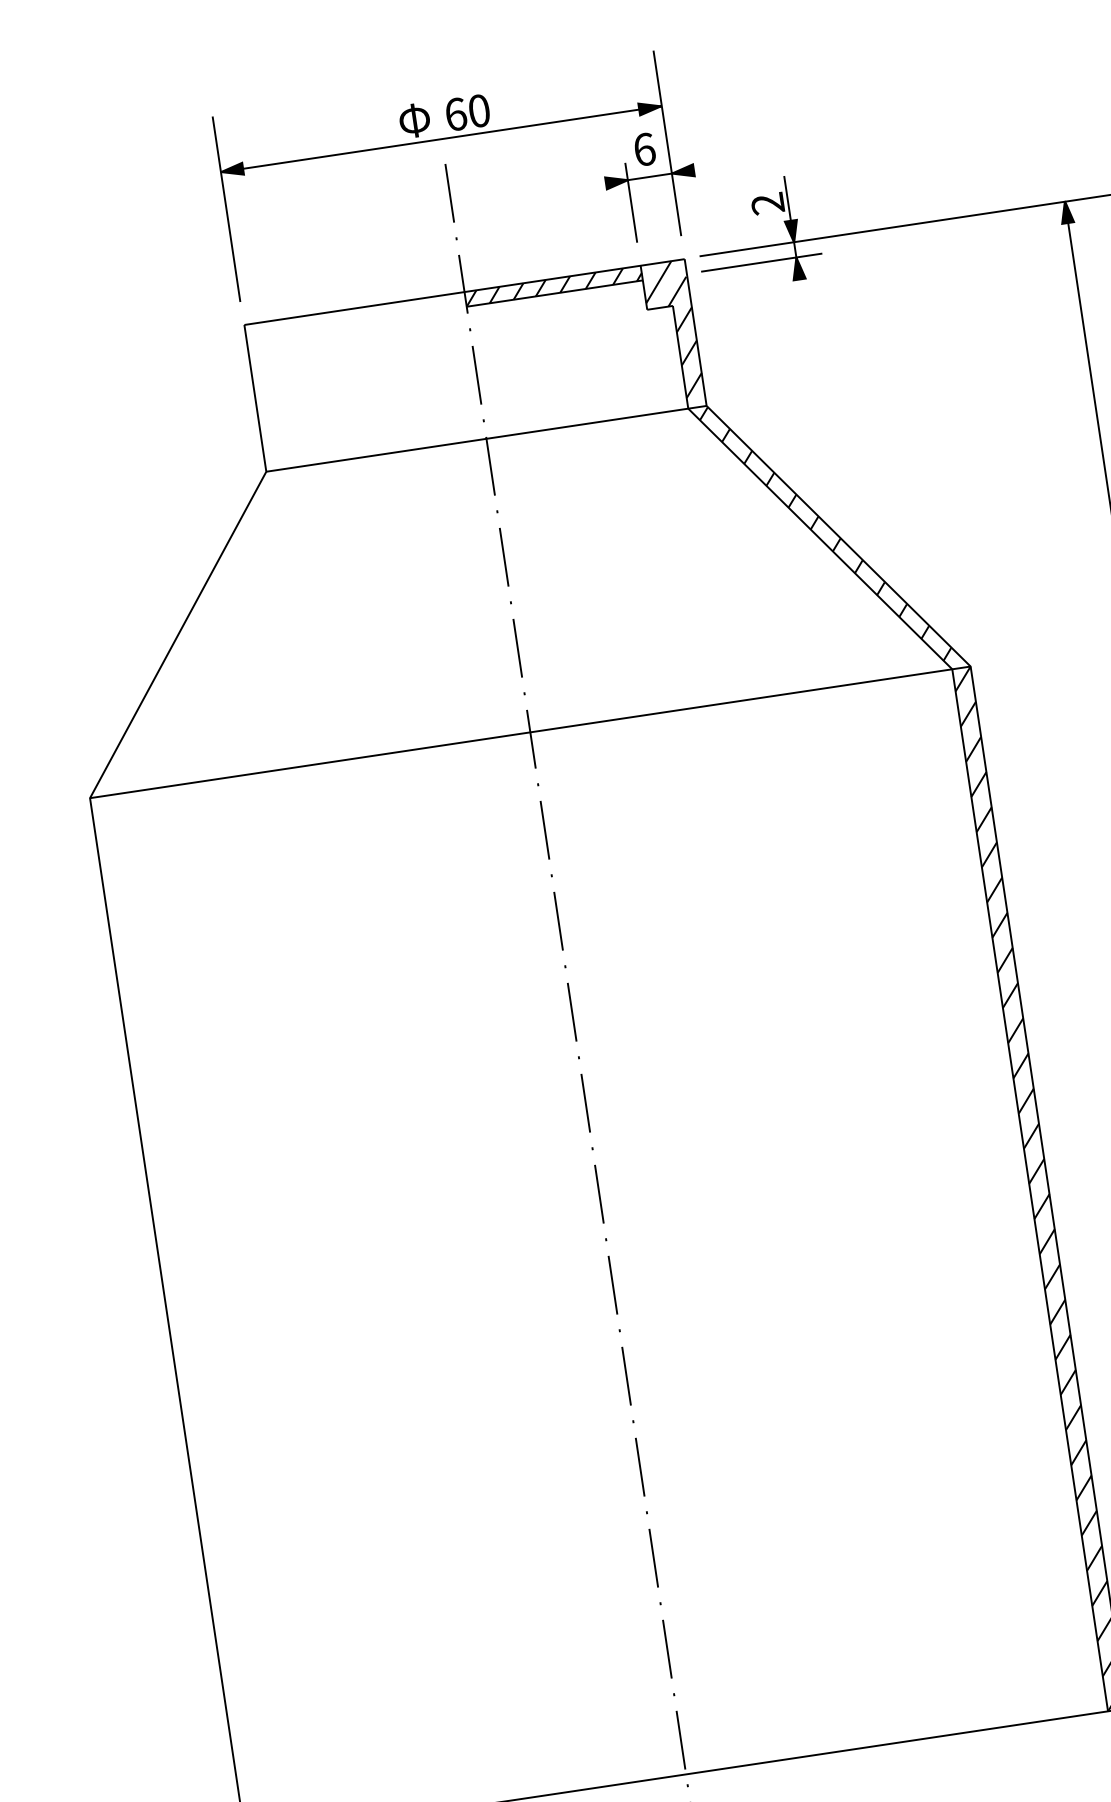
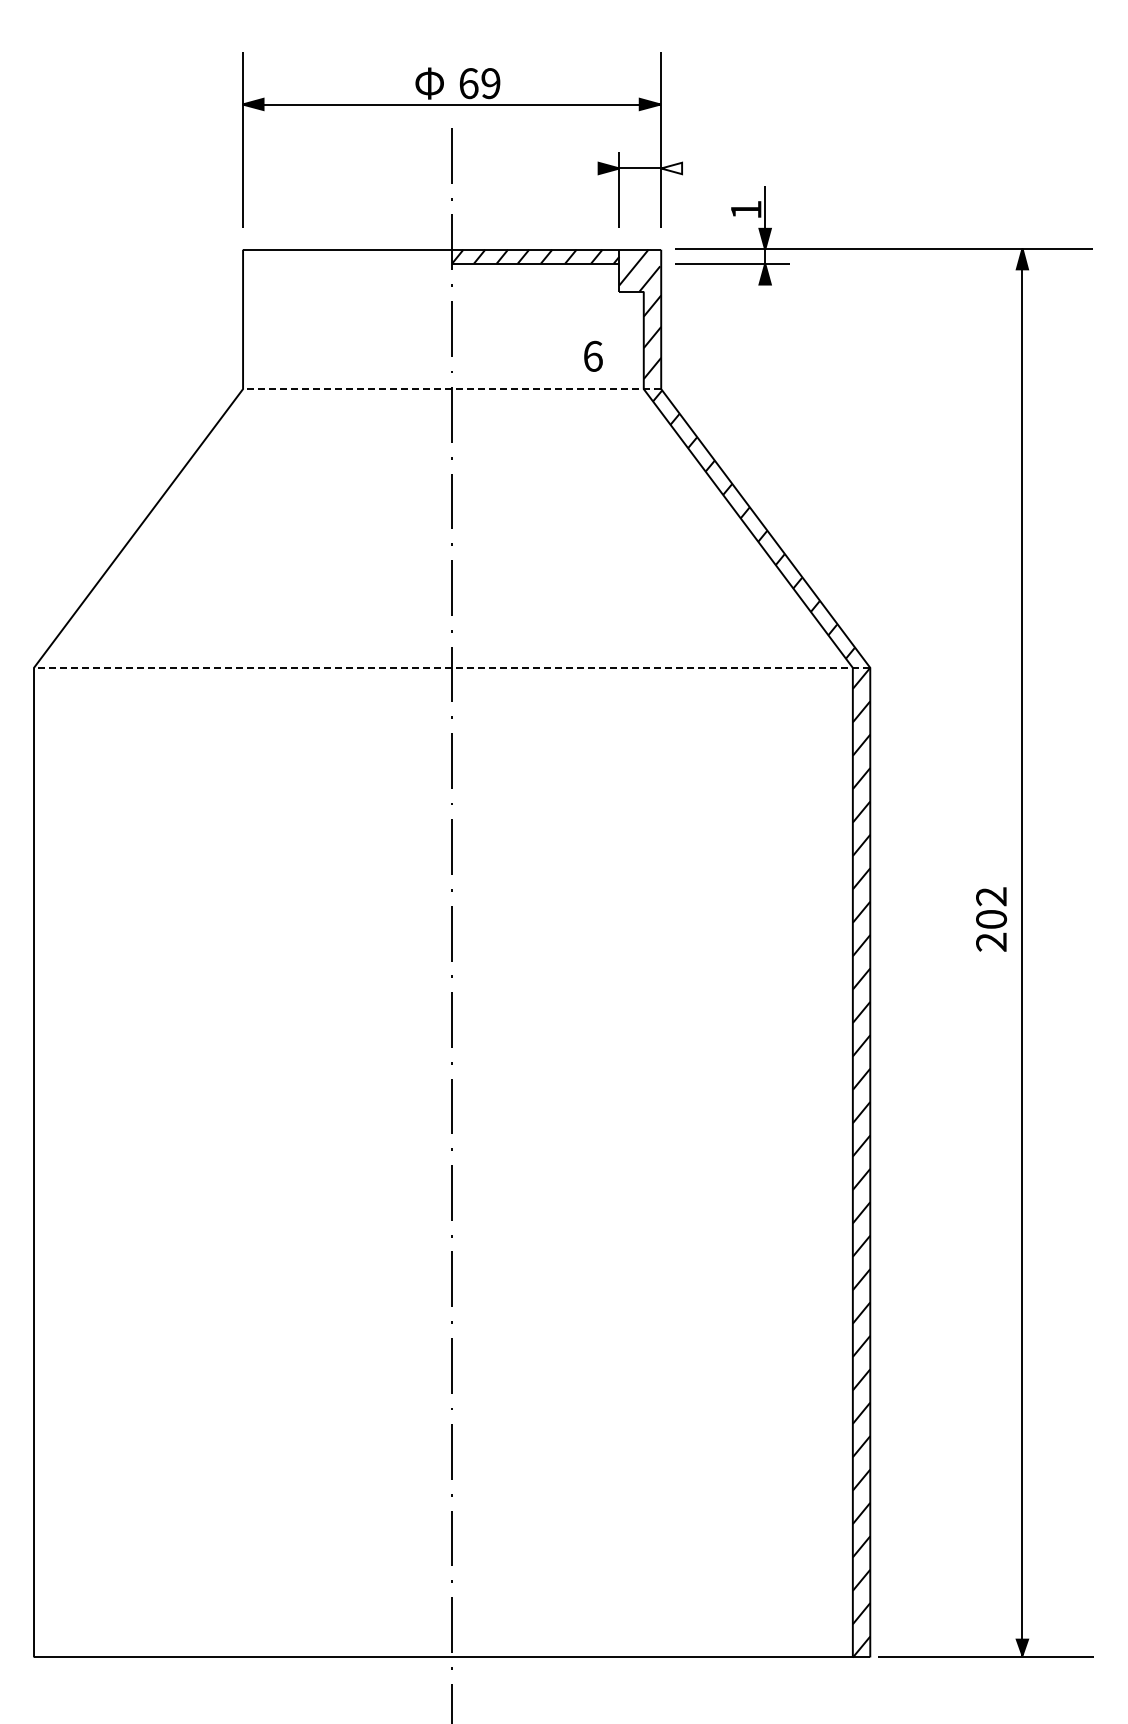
text: (478, 110) -> (490, 83), 0 -> 9
text: (644, 148) -> (593, 355), moved
fill: (682, 172) -> (671, 168), removed
text: (767, 203) -> (745, 209), 2 -> 1
line: (485, 439) -> (451, 389), solid -> dashed
line: (529, 732) -> (451, 667), solid -> dashed

